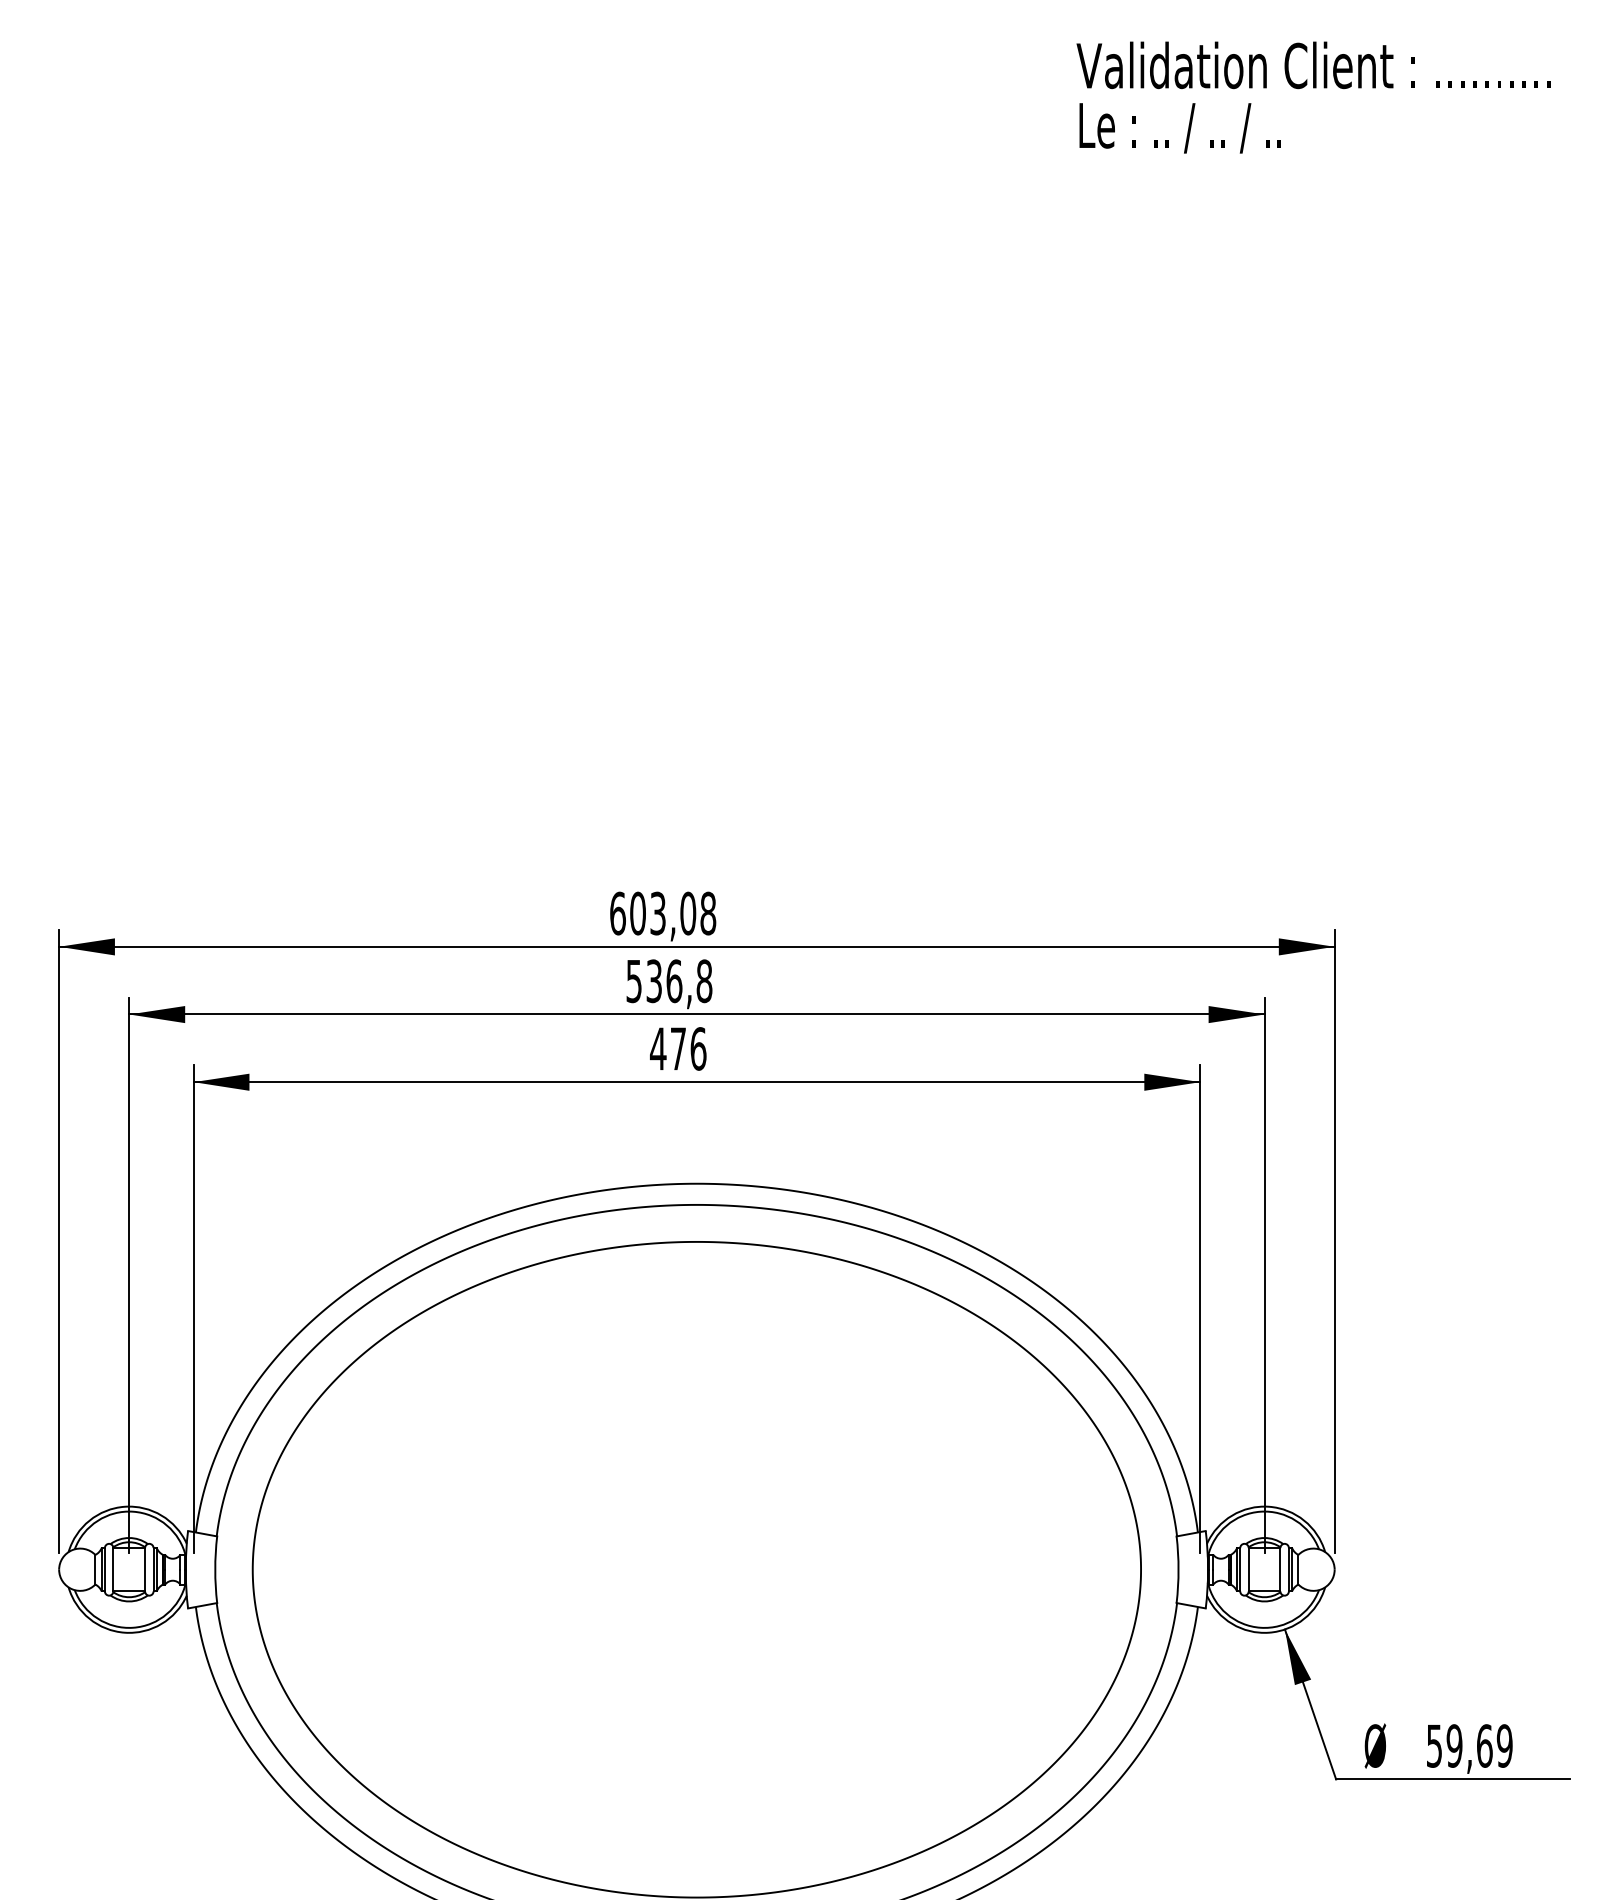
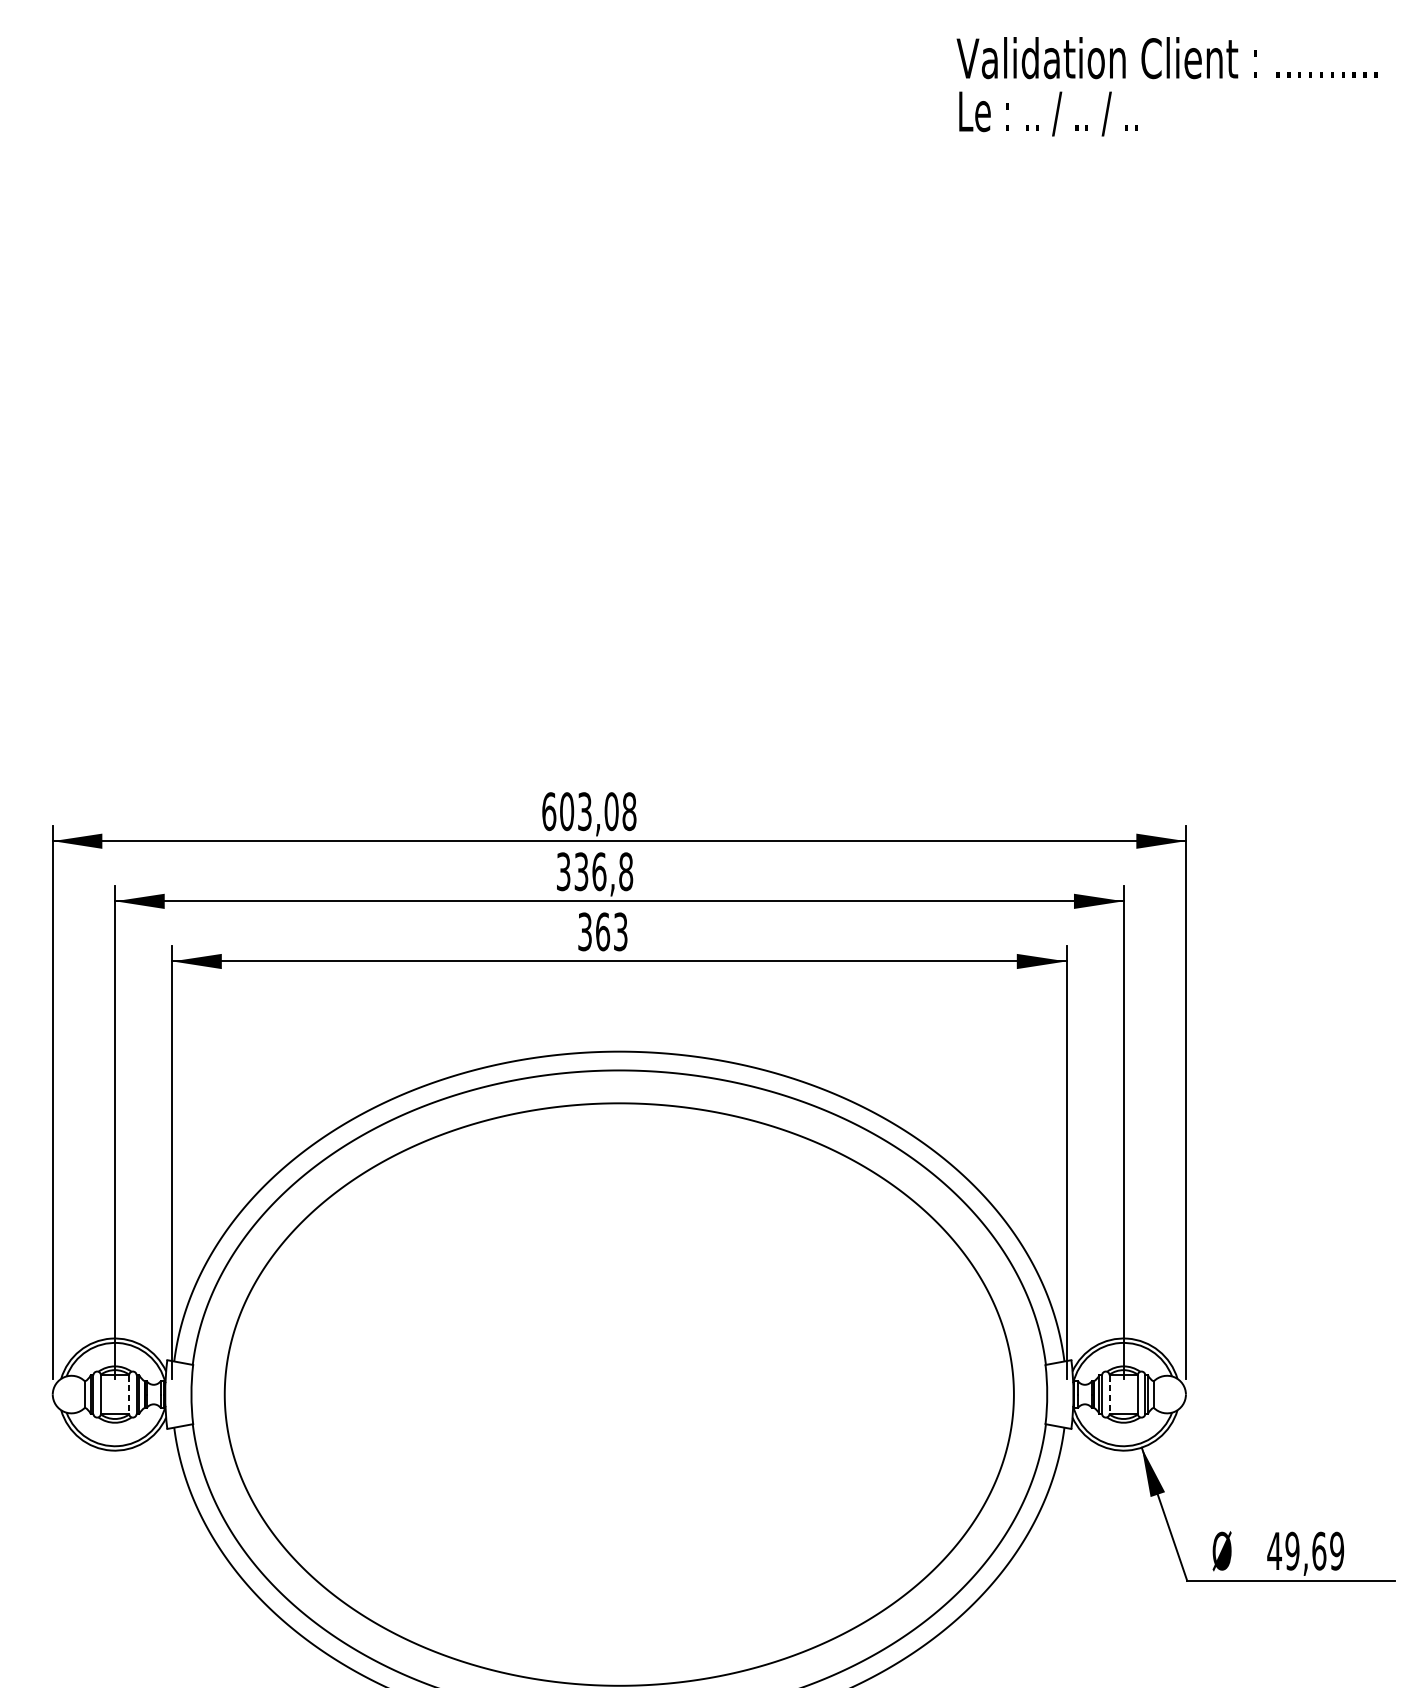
text: (634, 980) -> (563, 871), 536,8 -> 336,8
text: (677, 1048) -> (602, 931), 476 -> 363
line: (145, 1569) -> (129, 1394), solid -> dashed
line: (1248, 1569) -> (1109, 1394), solid -> dashed
text: (1434, 1745) -> (1274, 1550), 59,69 -> 49,69

